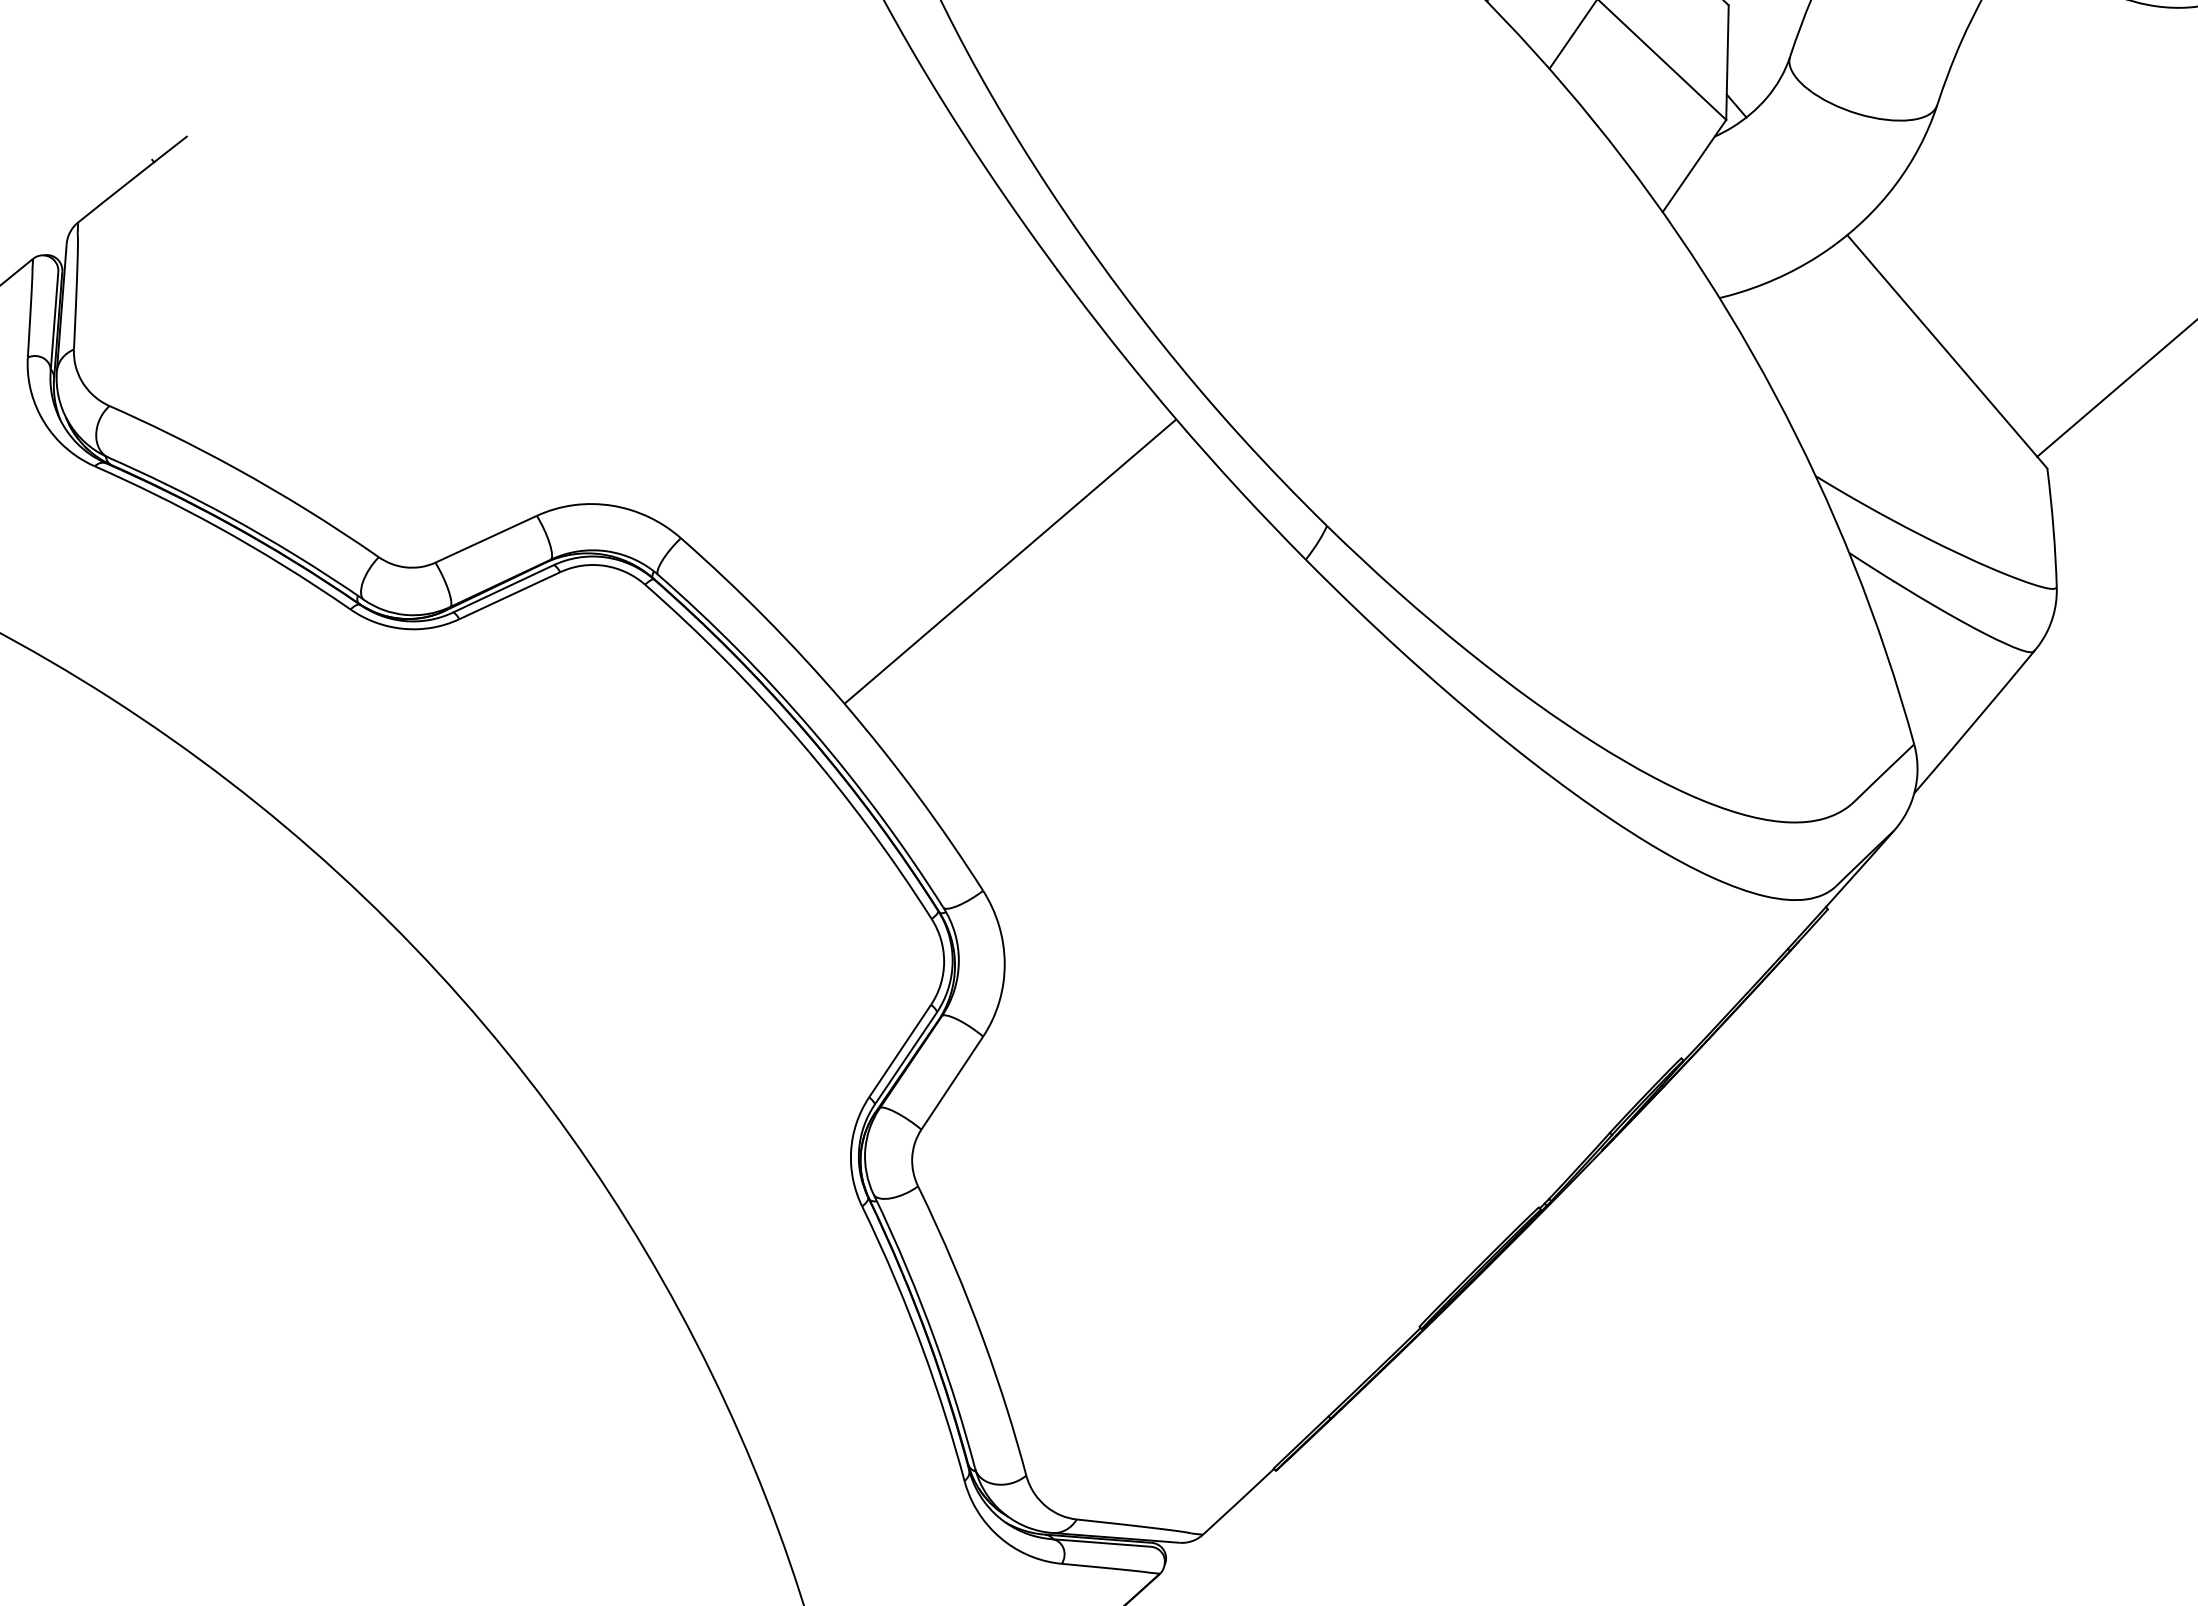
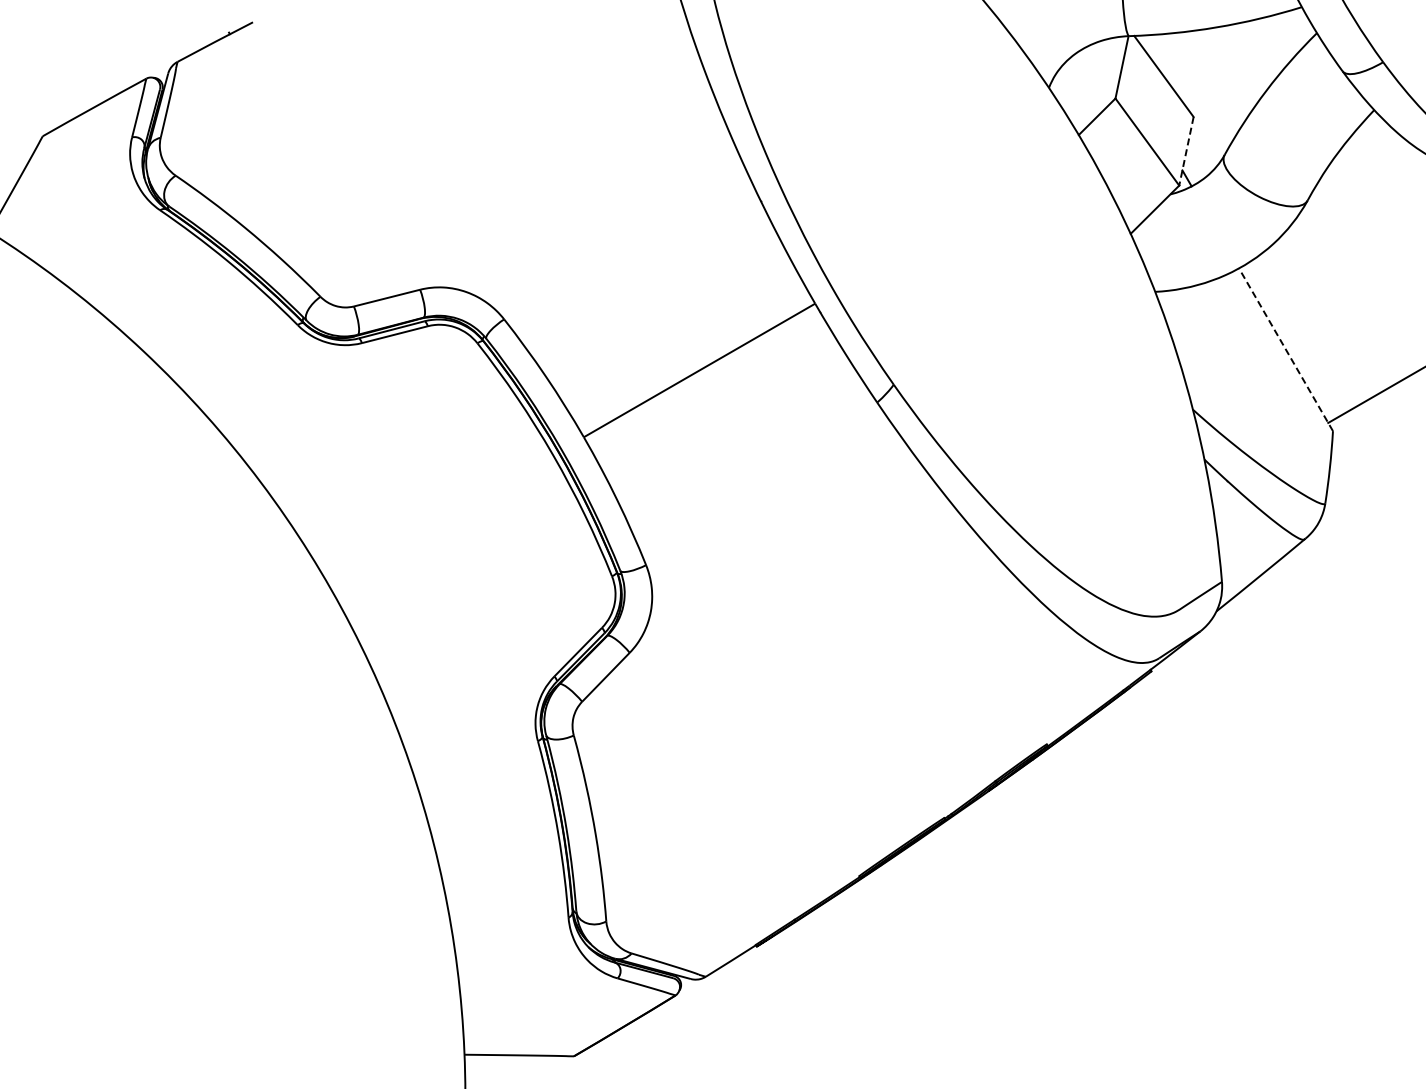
line: (1727, 62) -> (1186, 151), solid -> dashed
line: (1948, 351) -> (1286, 349), solid -> dashed

